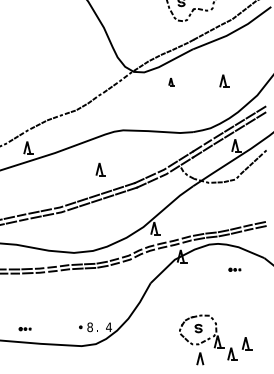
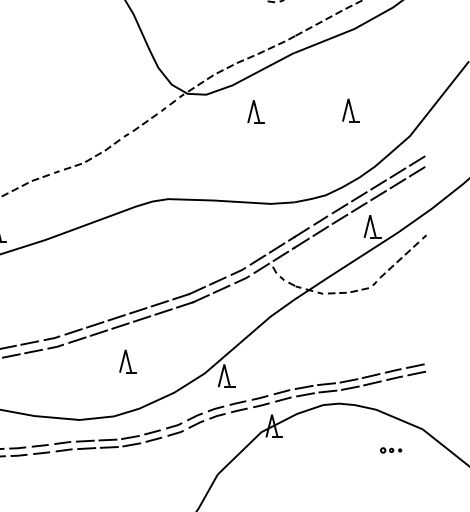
part: (171, 81) -> (255, 111), size x1.67
part: (100, 169) -> (127, 361), moved
part: (234, 269) -> (390, 449), moved

